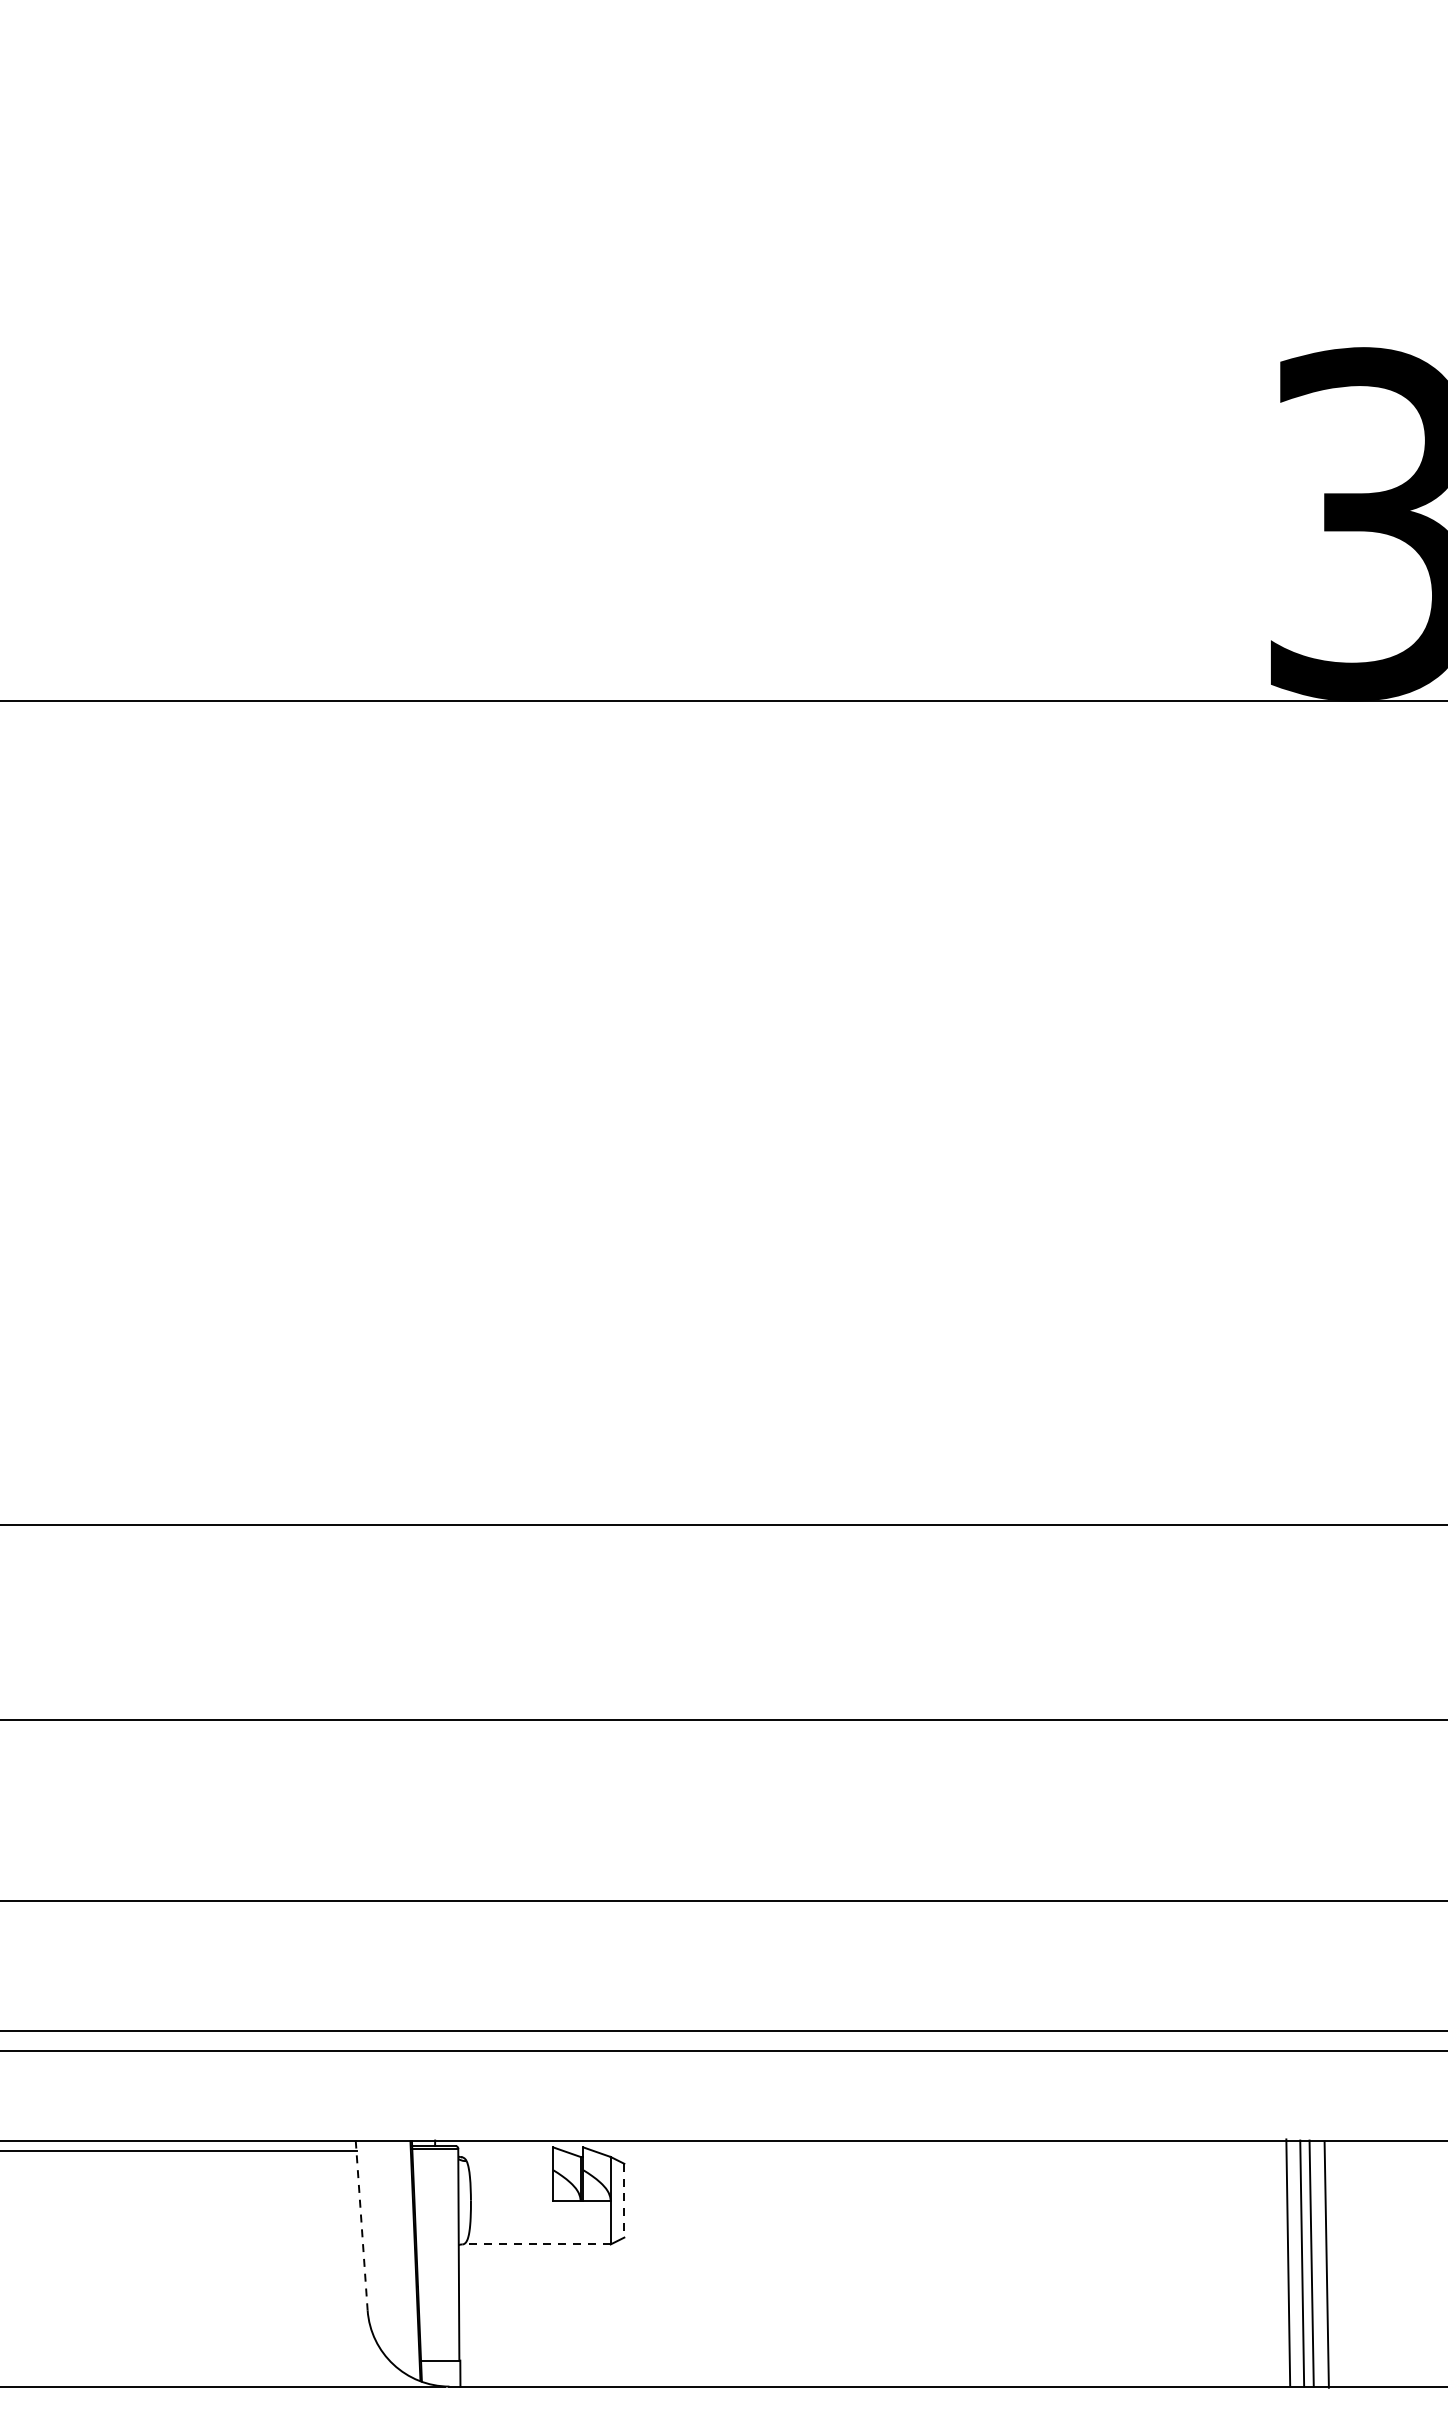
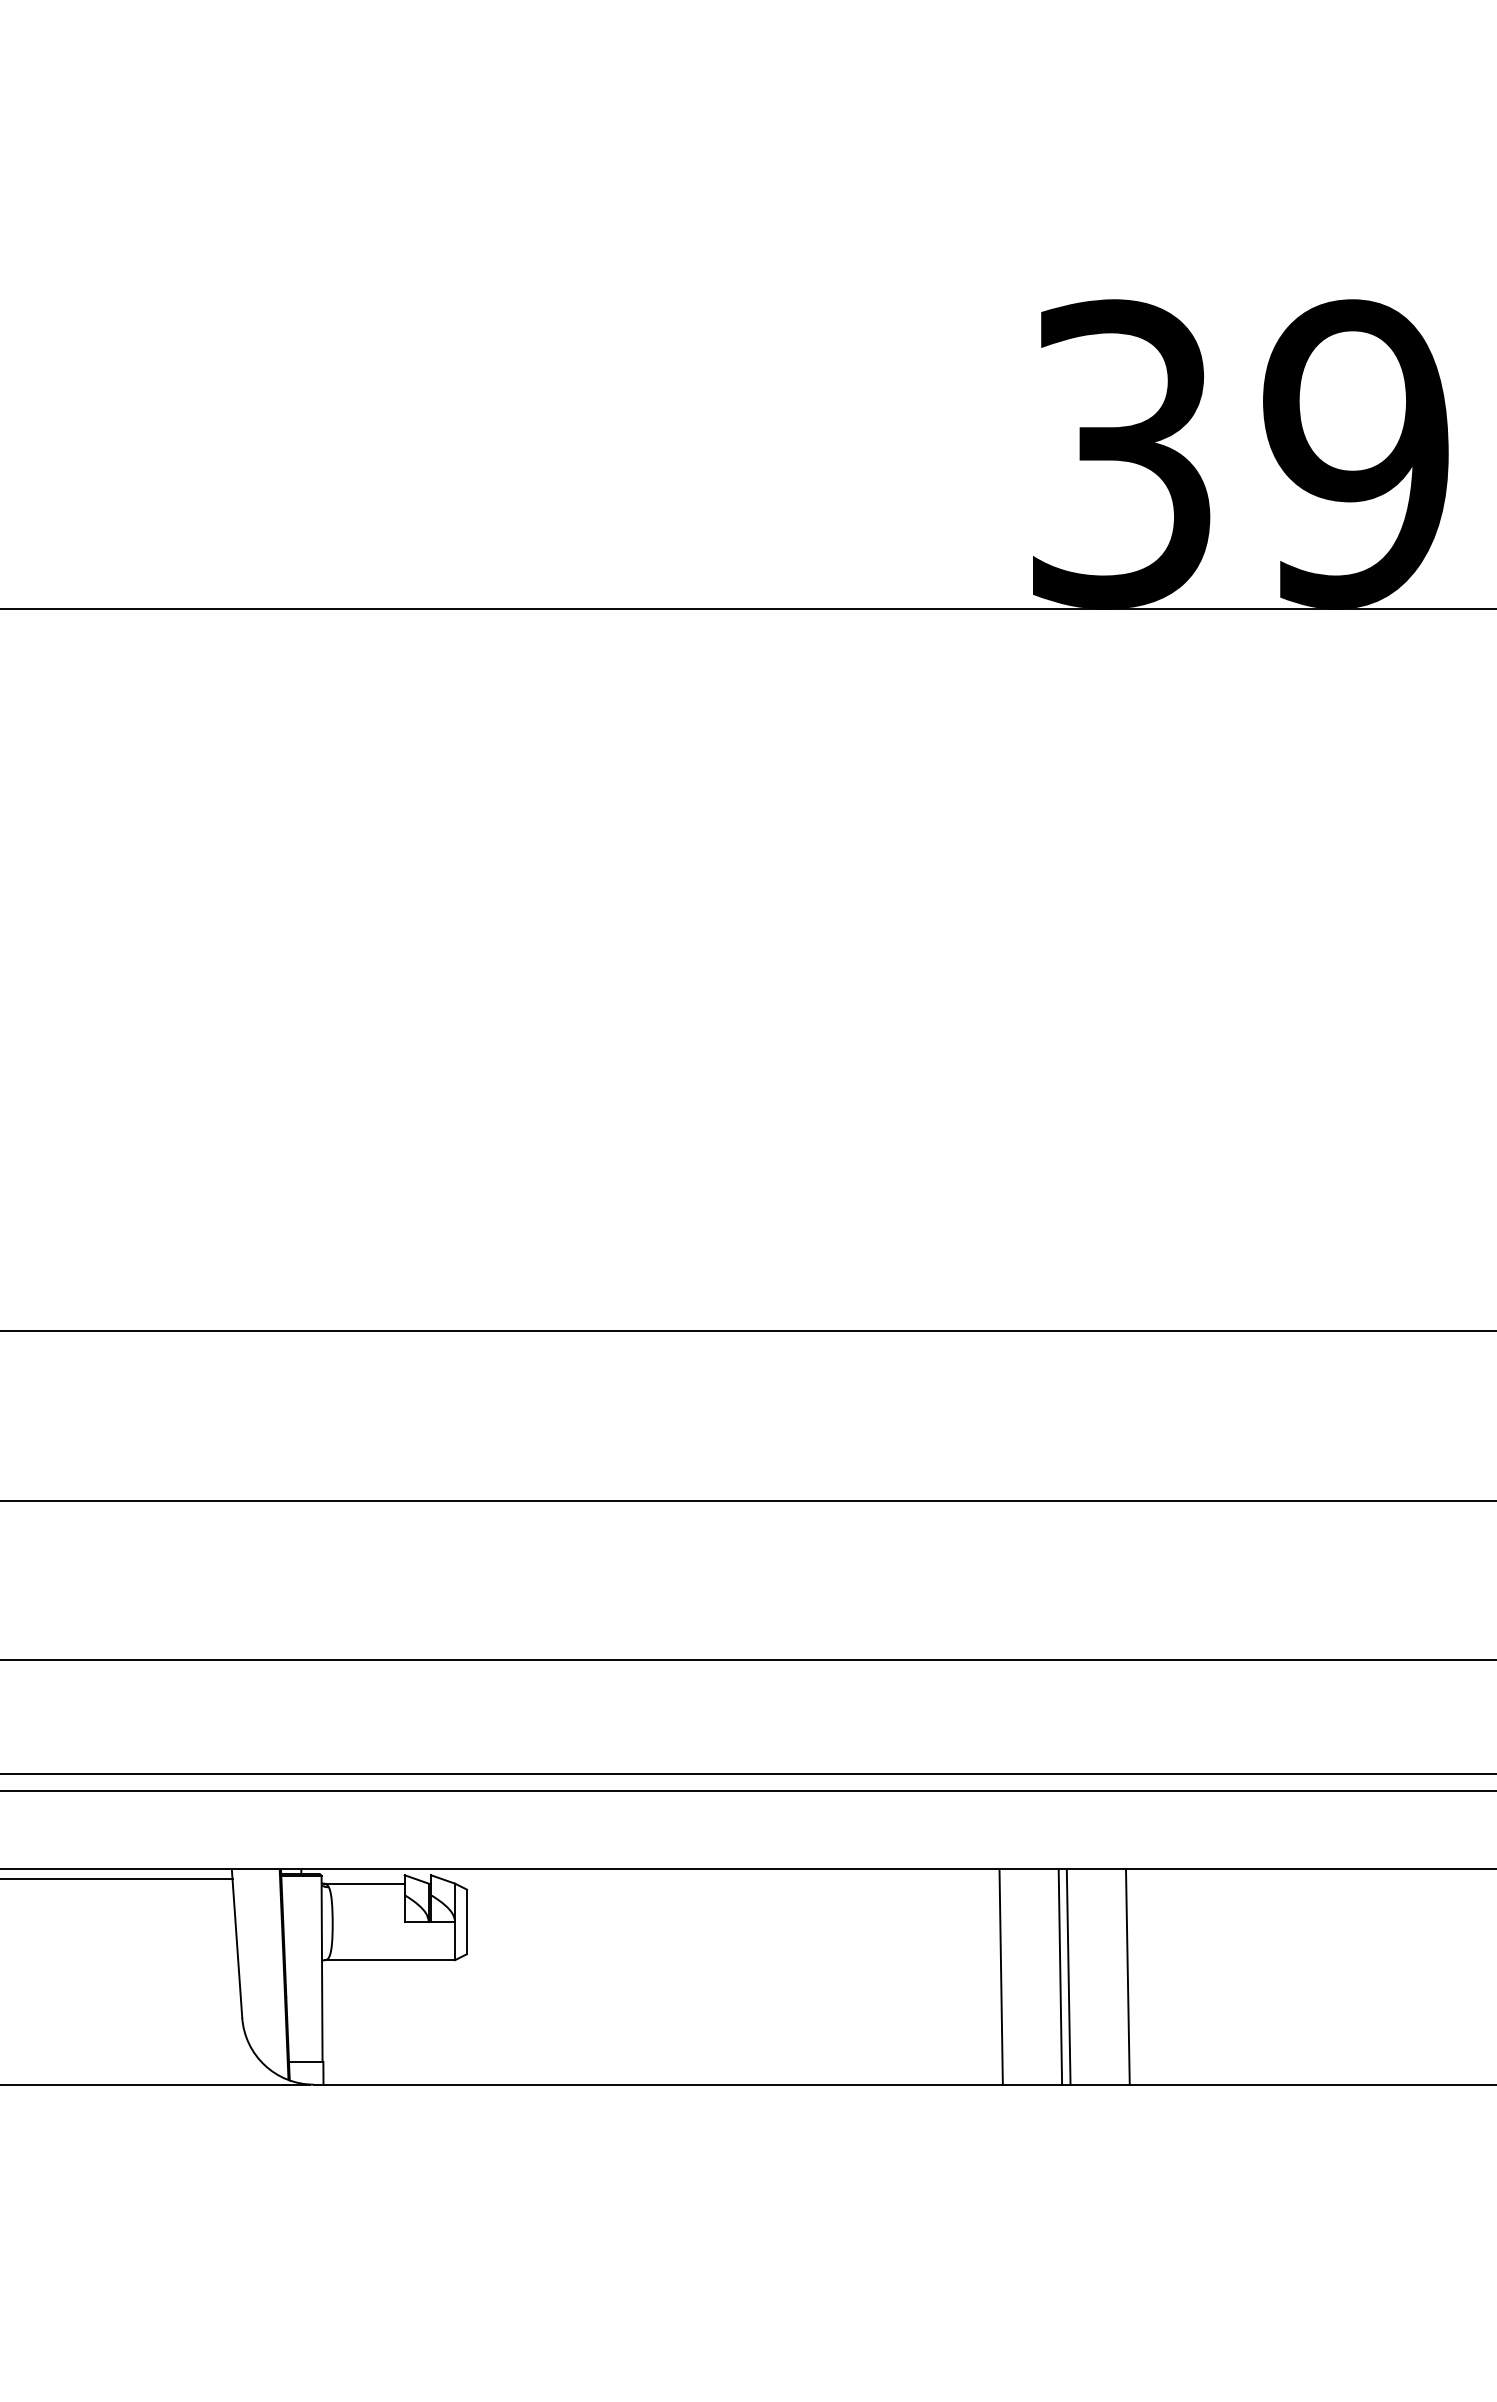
line: (506, 2156) -> (363, 1883), added
line: (623, 2201) -> (466, 1922), dashed -> solid
line: (362, 2226) -> (237, 1944), dashed -> solid
line: (536, 2244) -> (390, 1960), dashed -> solid
line: (1287, 2261) -> (1000, 1976), moved
line: (1326, 2264) -> (1127, 1976), moved

